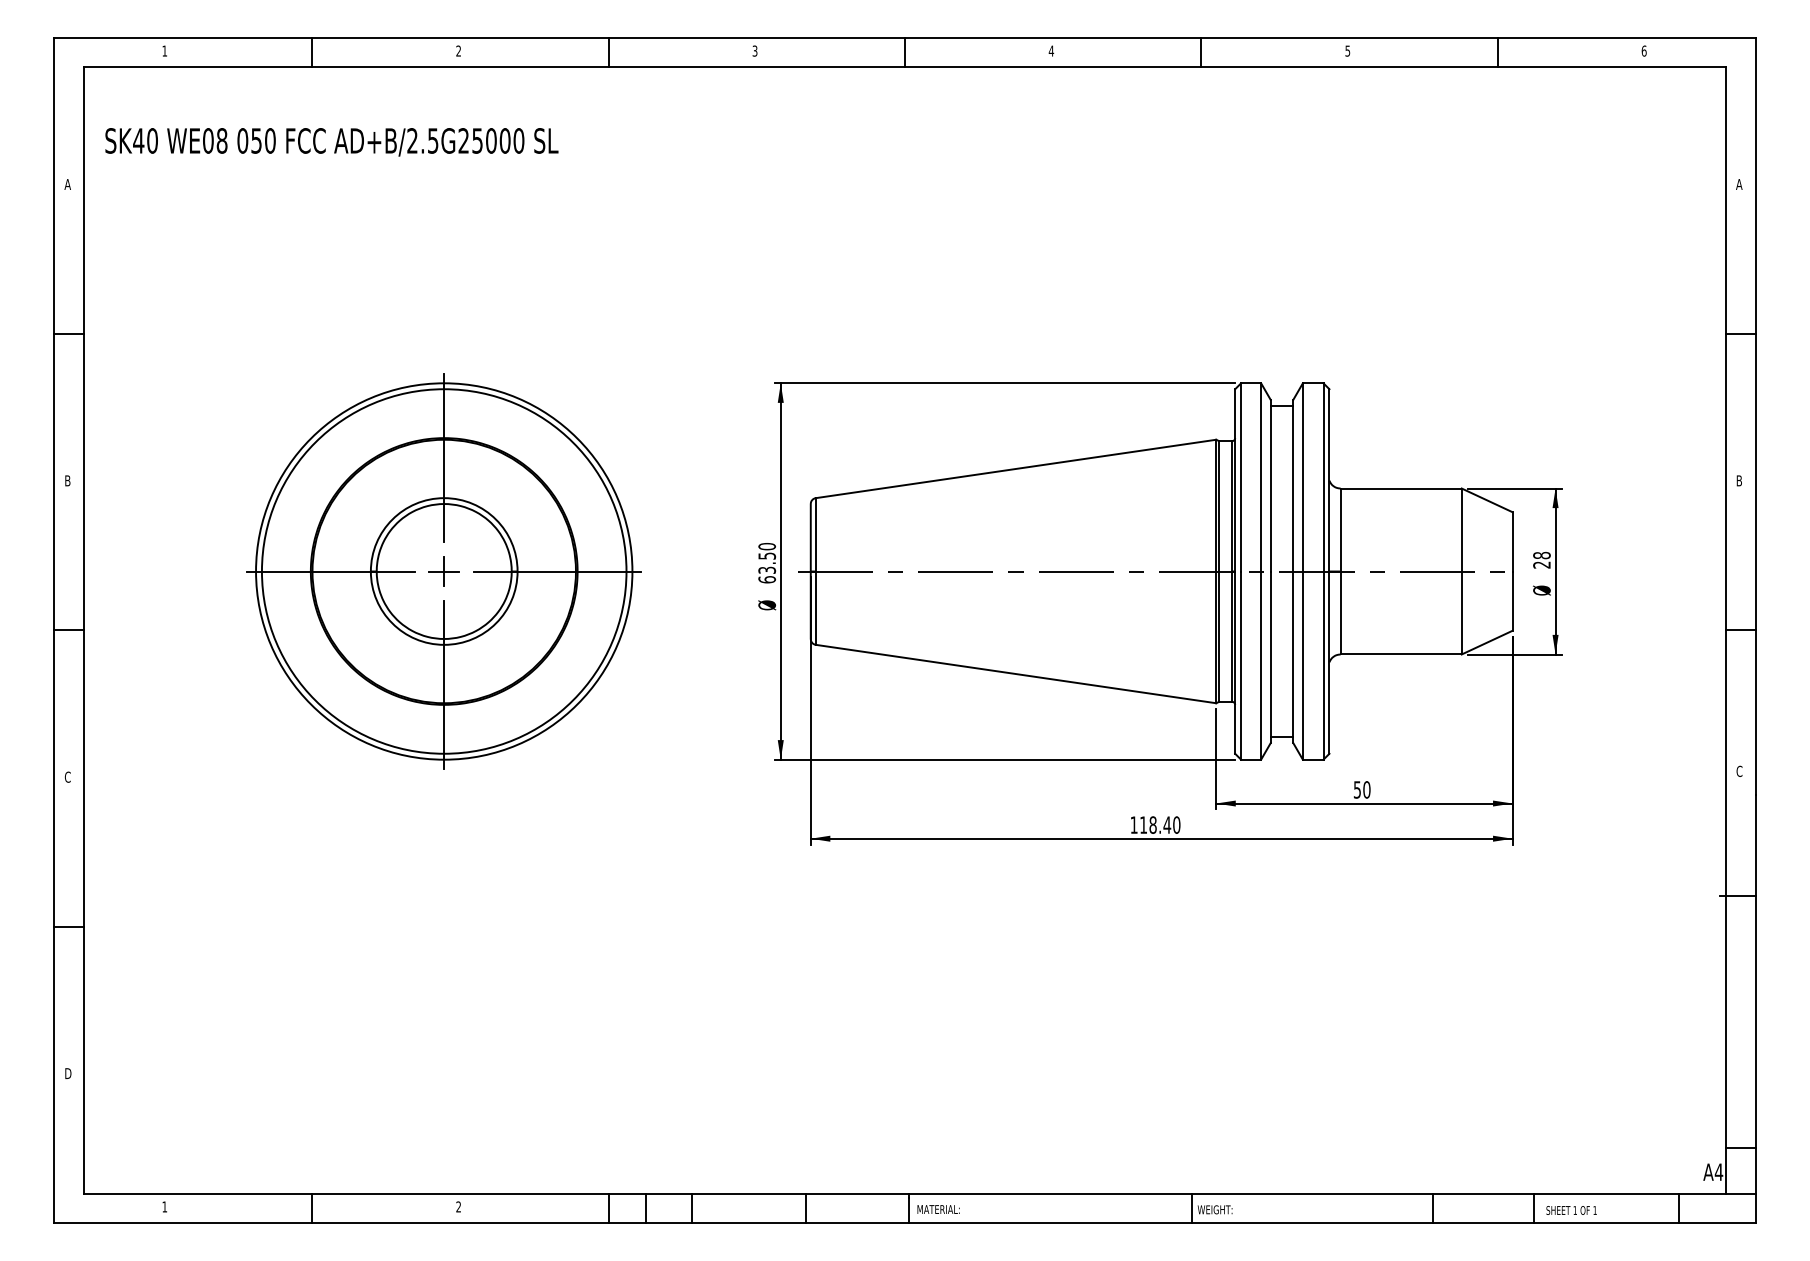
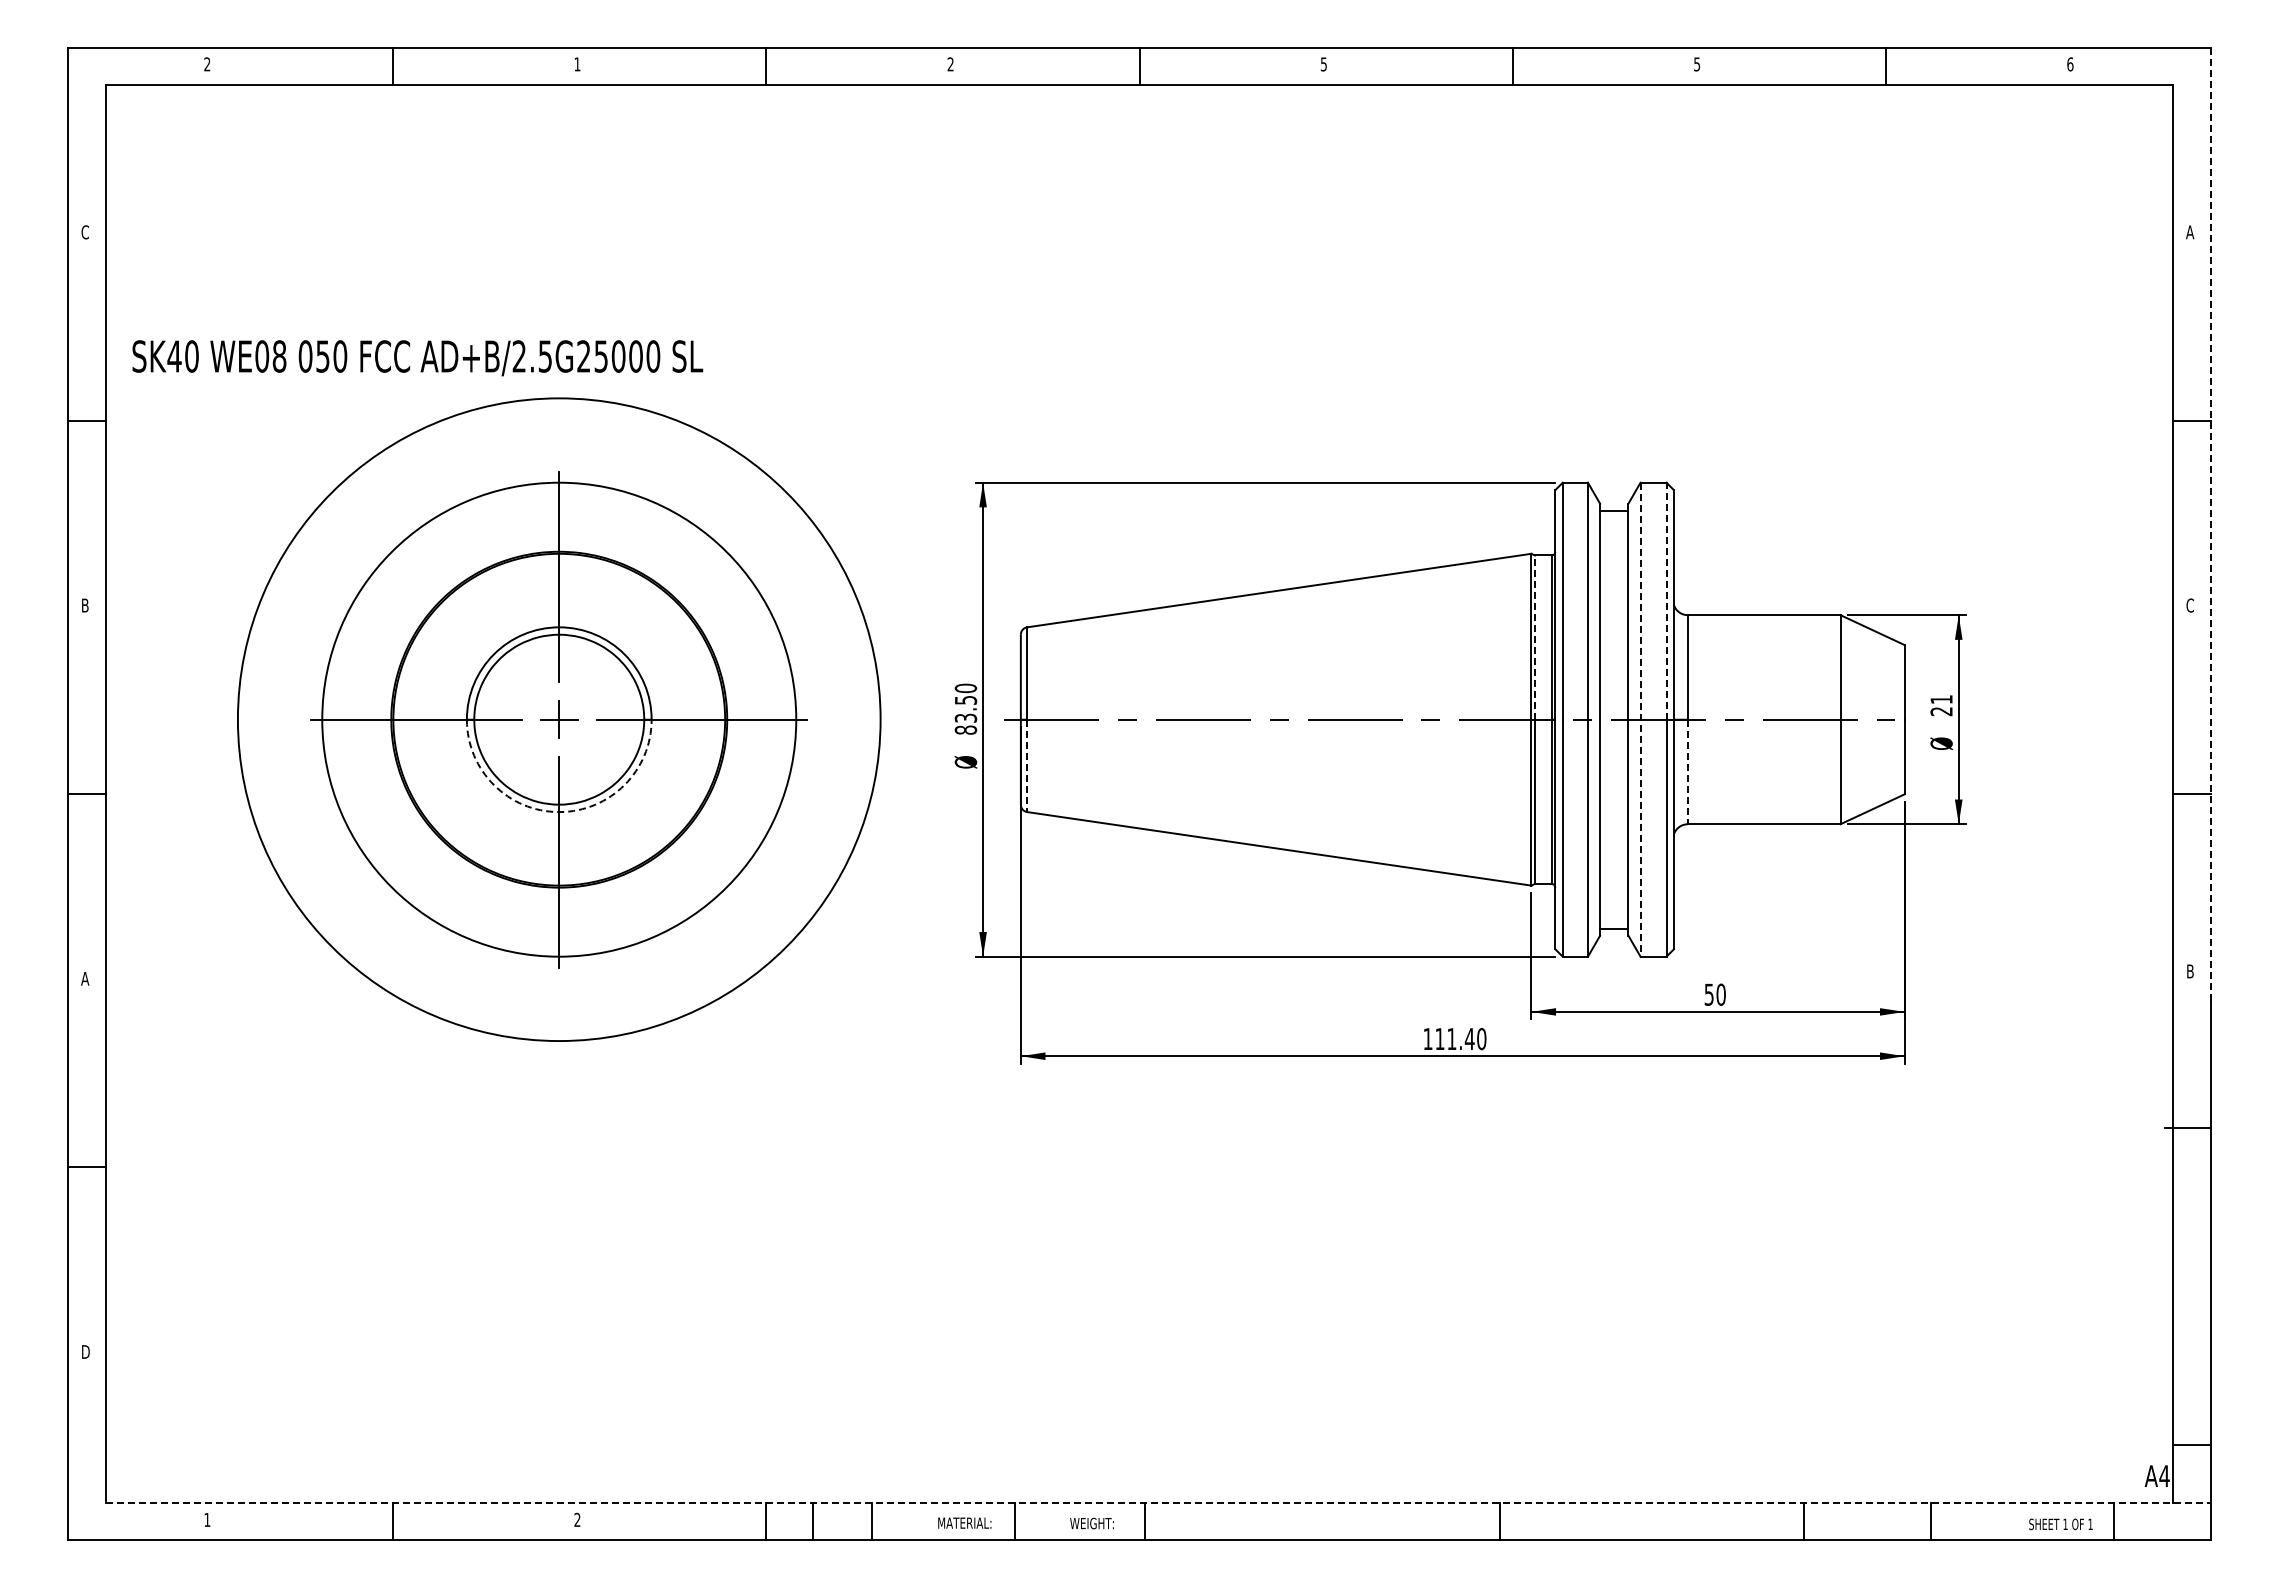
text: (164, 51) -> (207, 64), 1 -> 2
text: (458, 51) -> (577, 64), 2 -> 1
text: (754, 51) -> (950, 64), 3 -> 2
text: (1051, 51) -> (1323, 64), 4 -> 5
text: (331, 142) -> (417, 358), moved
text: (68, 184) -> (85, 232), A -> C
line: (1755, 416) -> (2210, 524), solid -> dashed
line: (1323, 476) -> (1666, 600), solid -> dashed
text: (1738, 480) -> (2189, 605), B -> C
line: (1219, 506) -> (1535, 637), solid -> dashed
text: (1541, 555) -> (1941, 699), 28 -> 21
circle: (443, 571) -> (558, 719), size x1.4
line: (1302, 571) -> (1640, 719), solid -> dashed
text: (766, 579) -> (965, 729), 63.50 -> 83.50
line: (816, 608) -> (1027, 766), solid -> dashed
line: (1340, 613) -> (1688, 772), solid -> dashed
arc: (444, 645) -> (559, 812), solid -> dashed
text: (1739, 771) -> (2190, 971), C -> B
text: (68, 777) -> (85, 978), C -> A
text: (1152, 824) -> (1451, 1038), 118.40 -> 111.40
line: (920, 1193) -> (1158, 1503), solid -> dashed
text: (938, 1209) -> (964, 1522), moved
text: (1214, 1209) -> (1091, 1523), moved
text: (1571, 1210) -> (2060, 1524), moved

